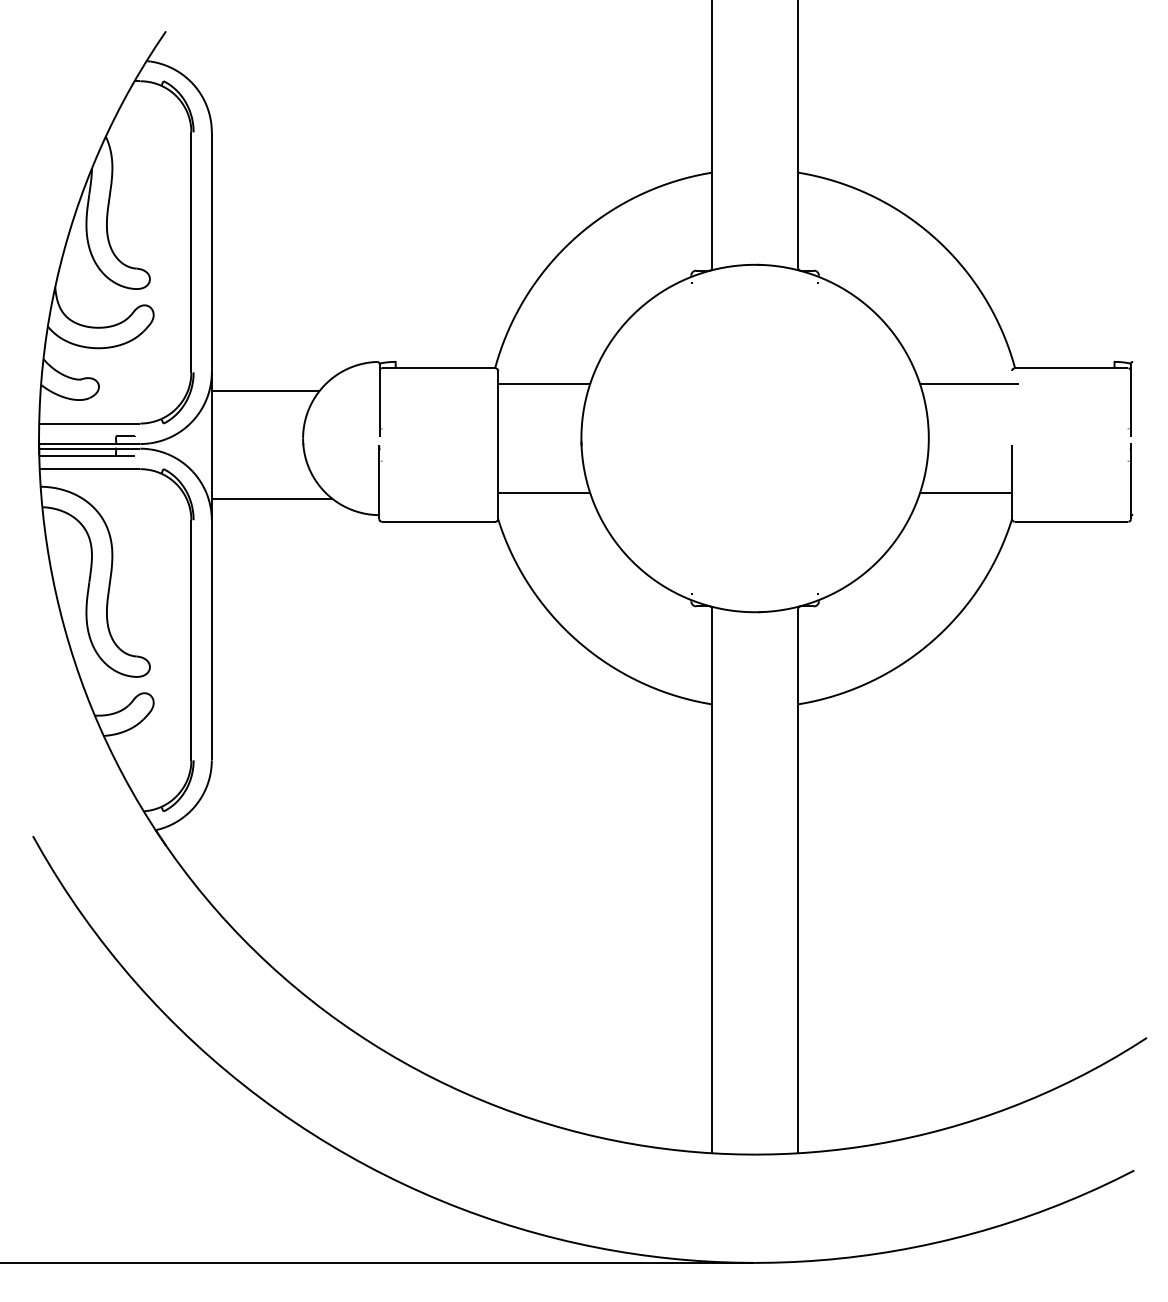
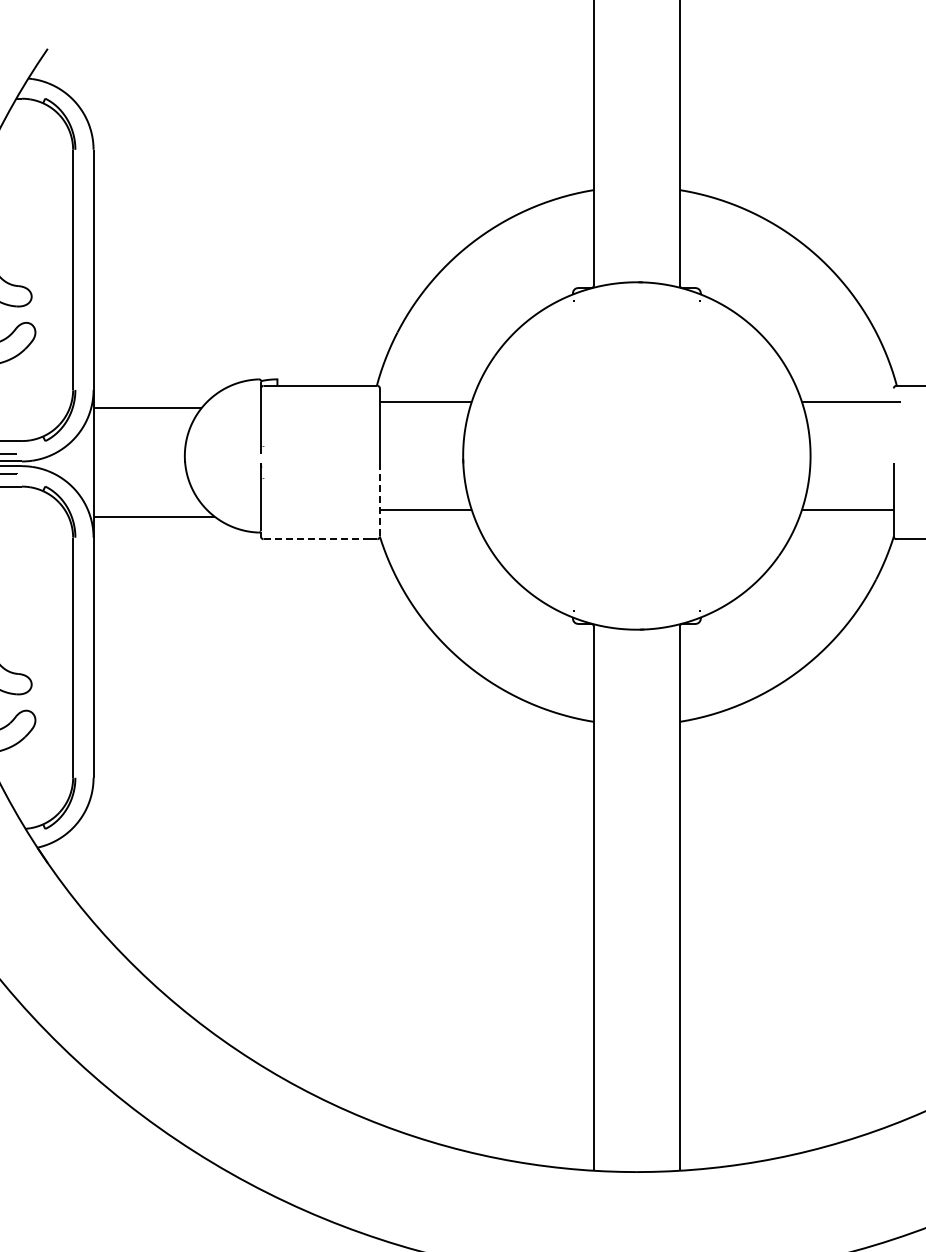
line: (498, 482) -> (380, 499), solid -> dashed
line: (434, 521) -> (316, 538), solid -> dashed

